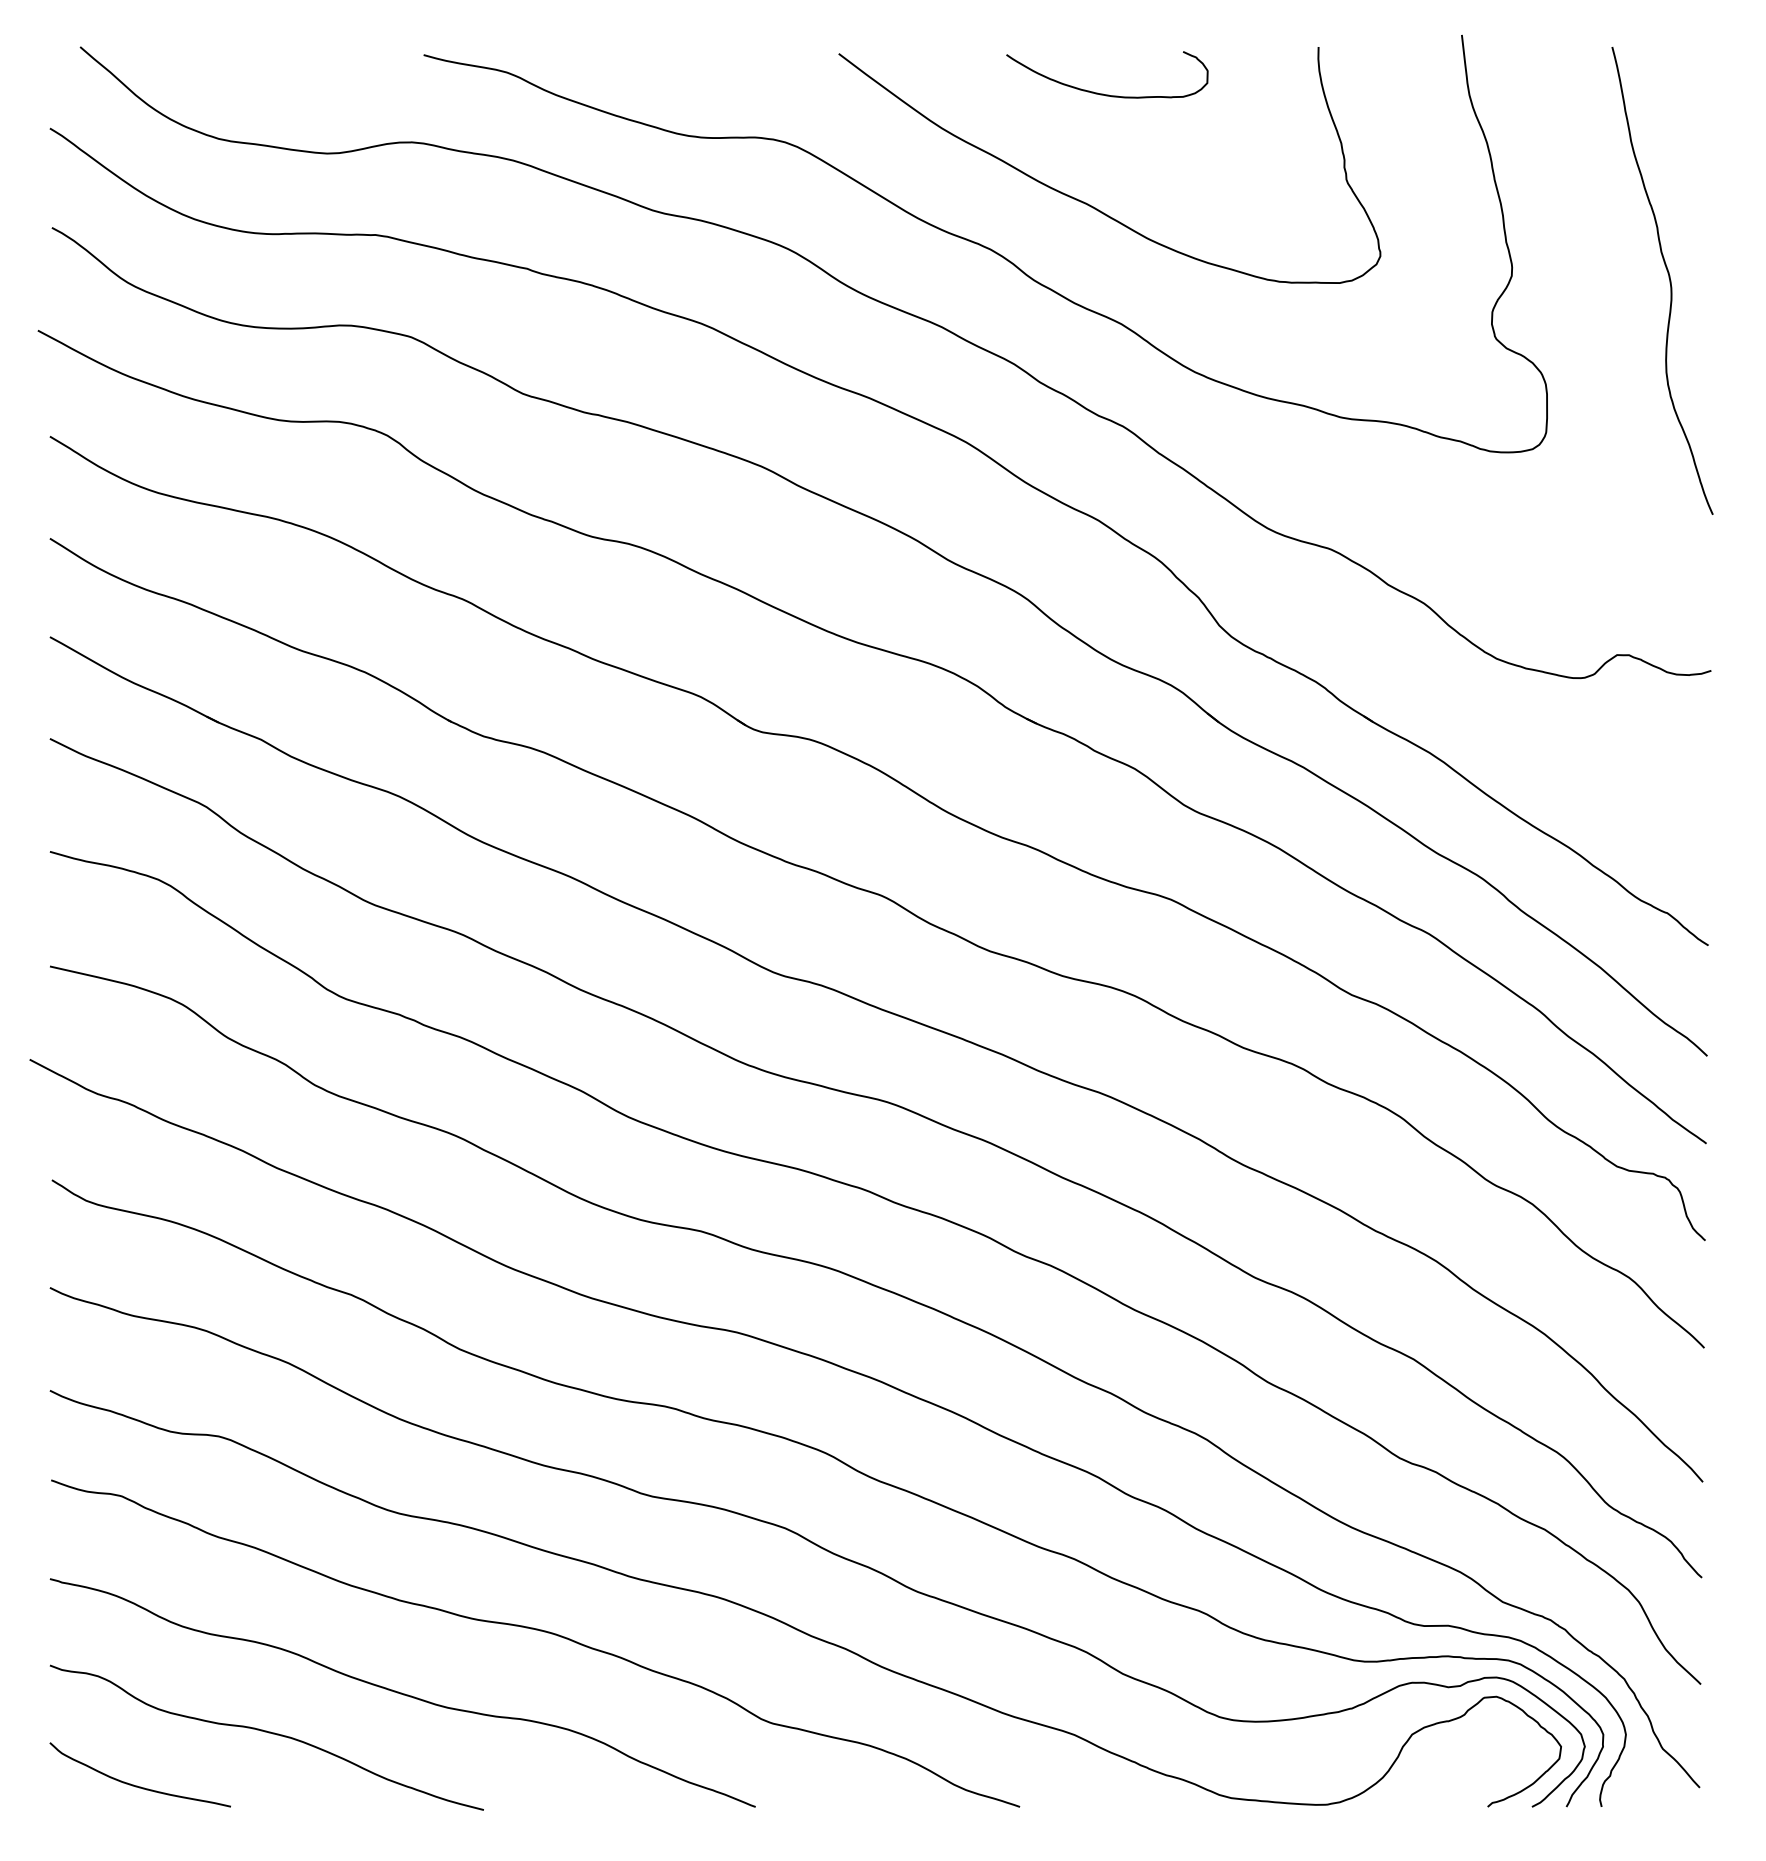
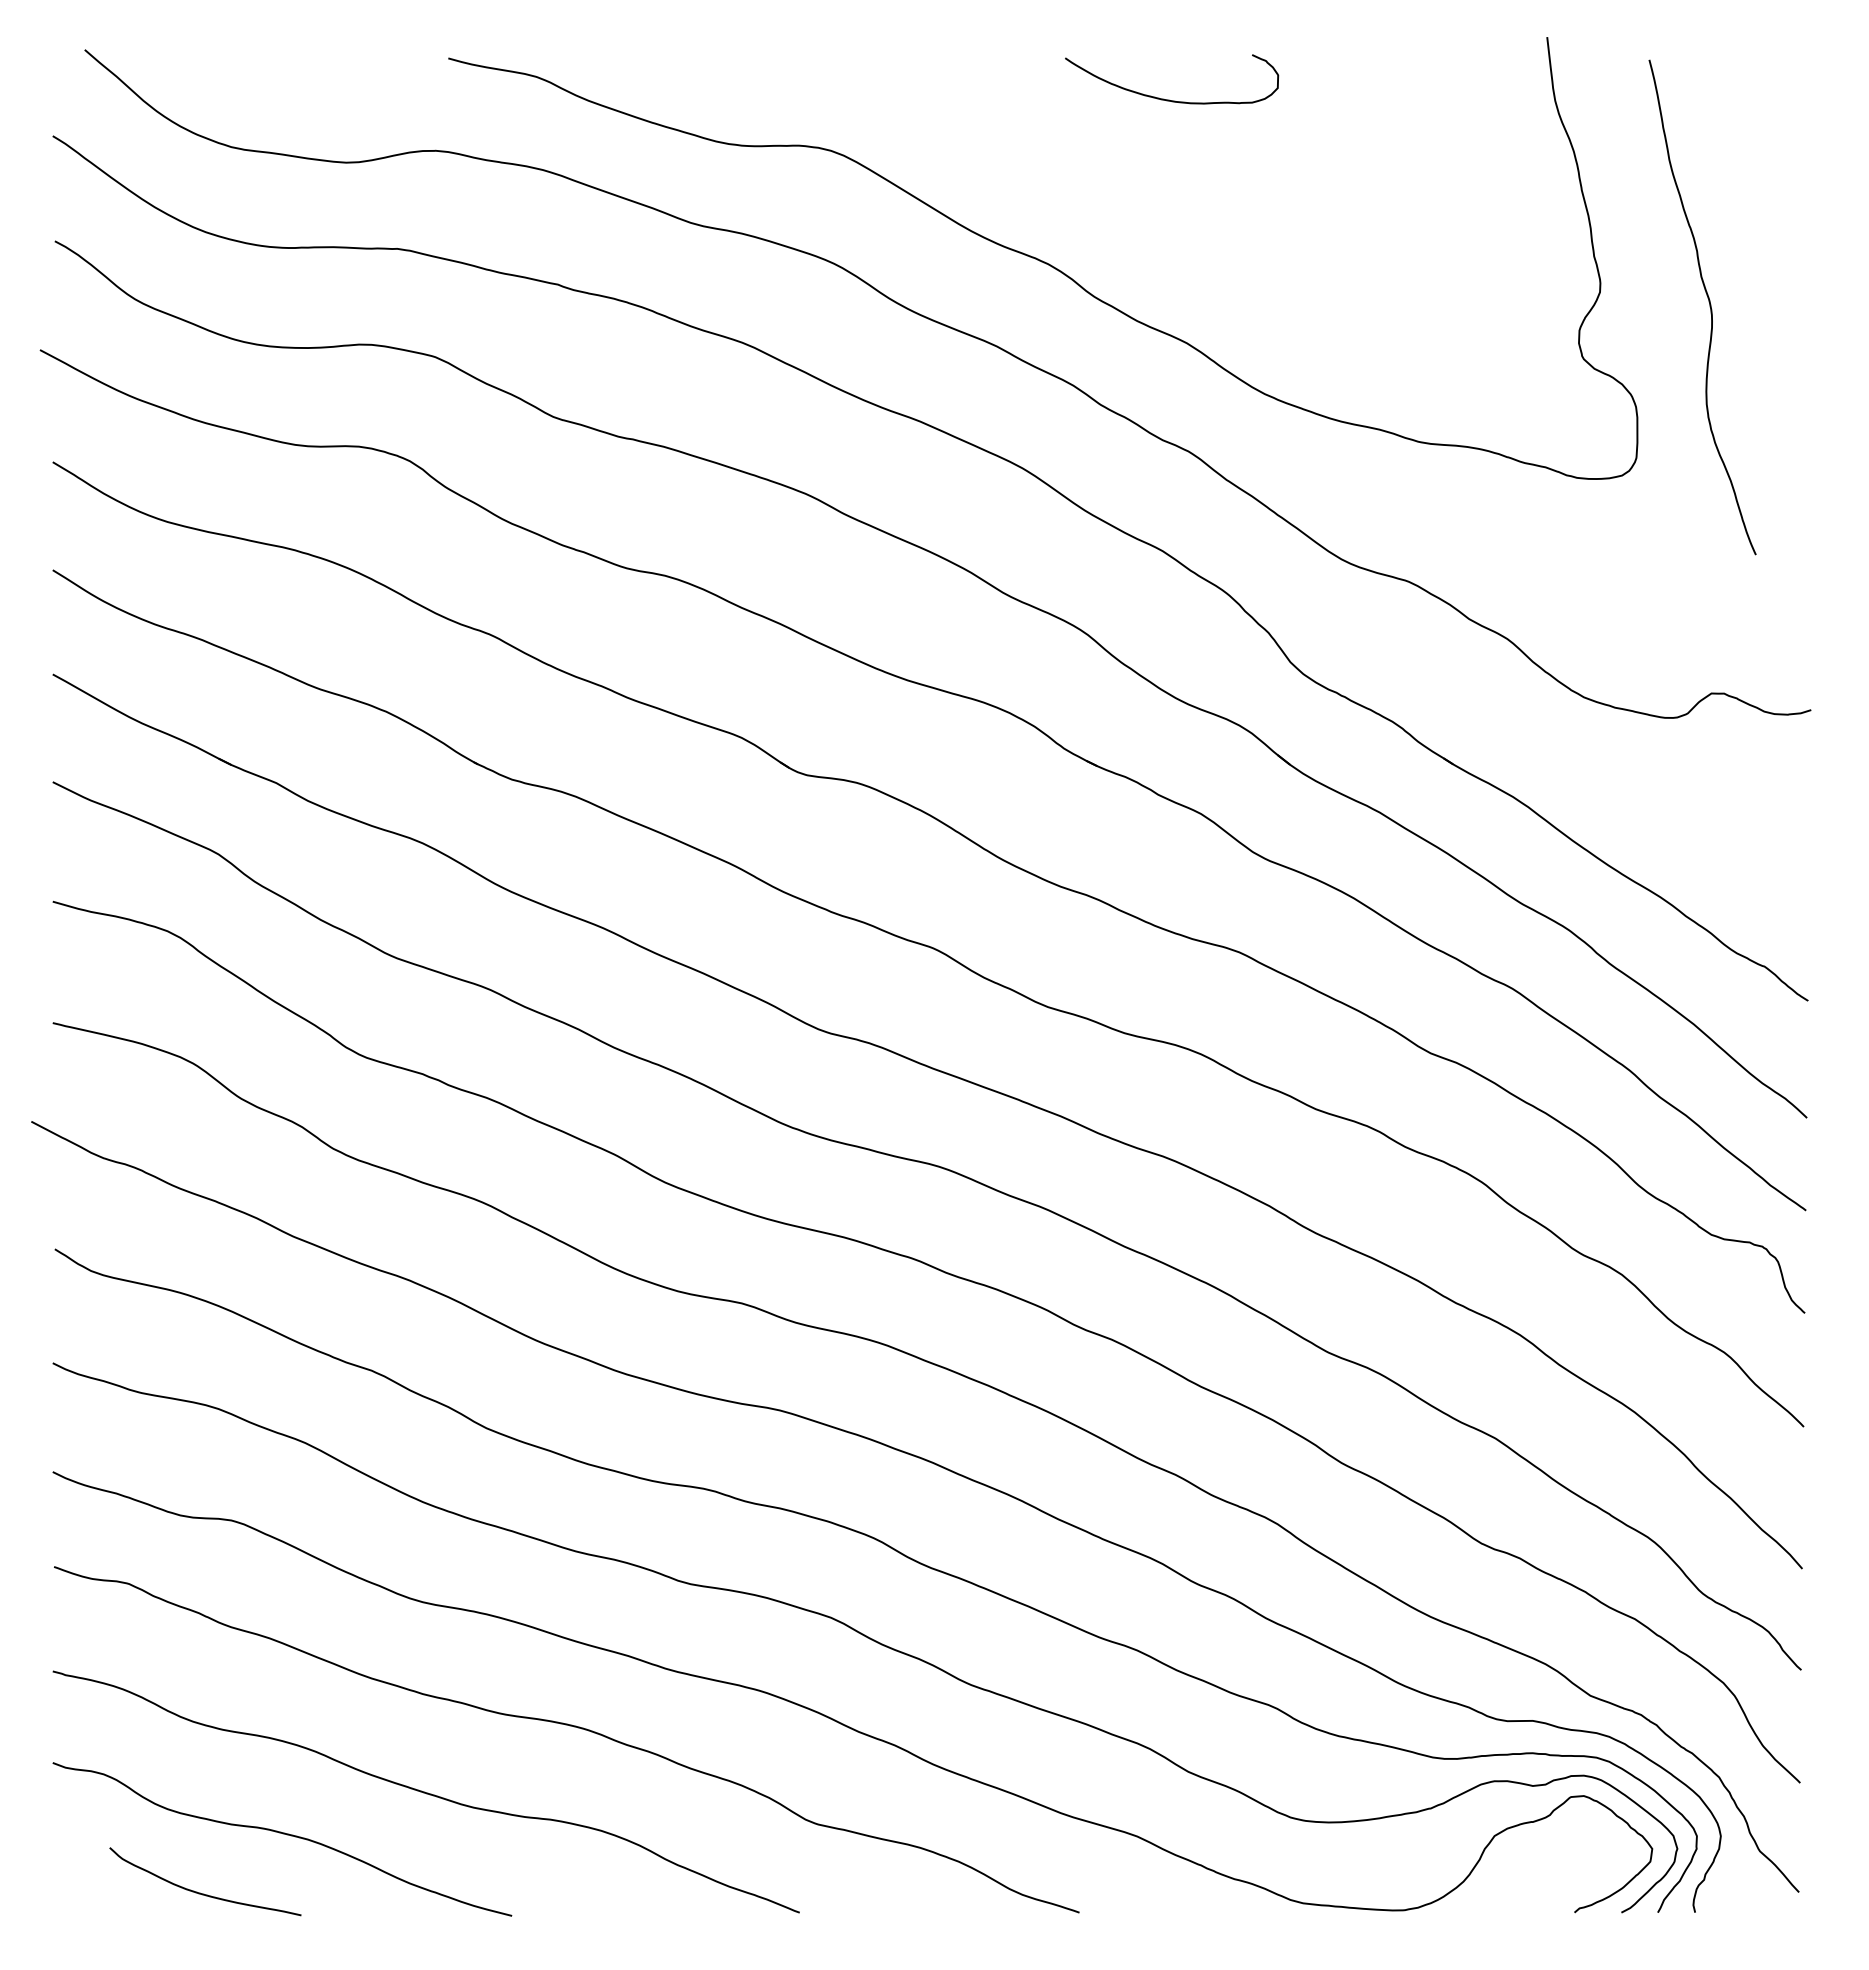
curve: (1089, 204) -> (1153, 216), removed
curve: (1669, 280) -> (1709, 307), moved
curve: (139, 1786) -> (204, 1893), moved

